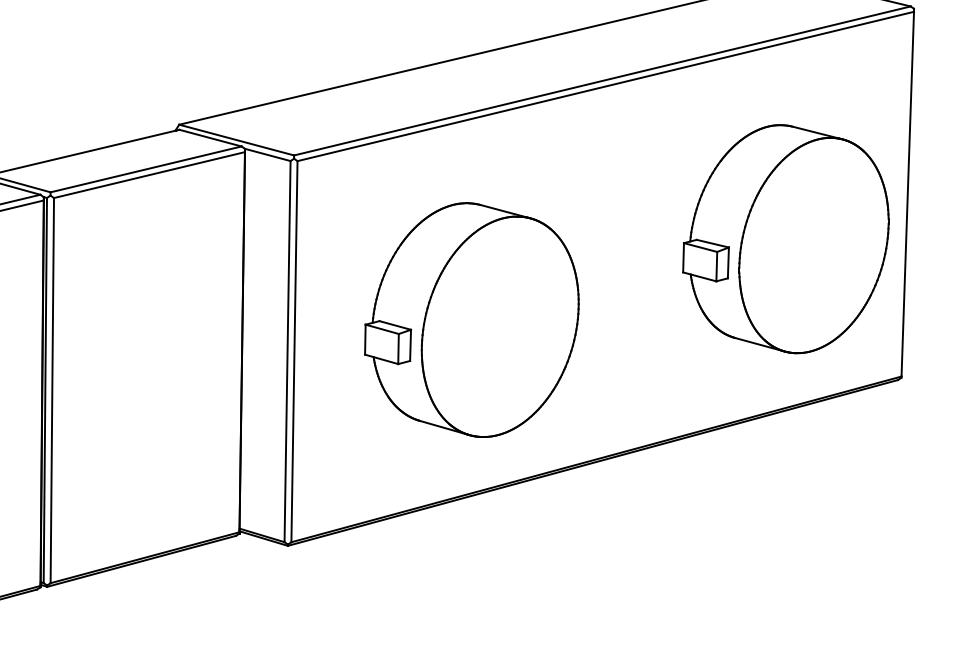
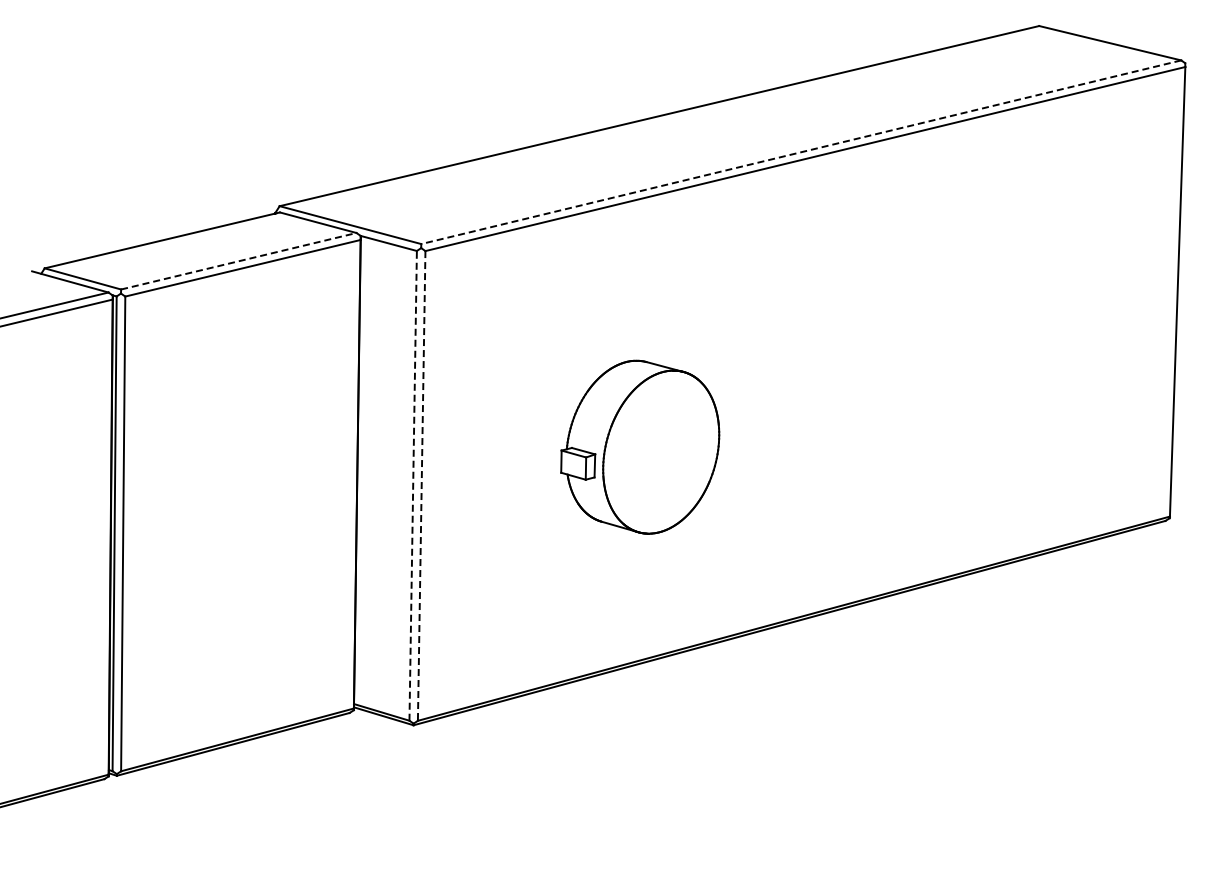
line: (602, 81) -> (801, 152), solid -> dashed
line: (146, 169) -> (239, 261), solid -> dashed
part: (785, 238) -> (1026, 346), removed
part: (471, 320) -> (639, 447), size x0.6
line: (287, 351) -> (413, 485), solid -> dashed
line: (294, 351) -> (421, 485), solid -> dashed

